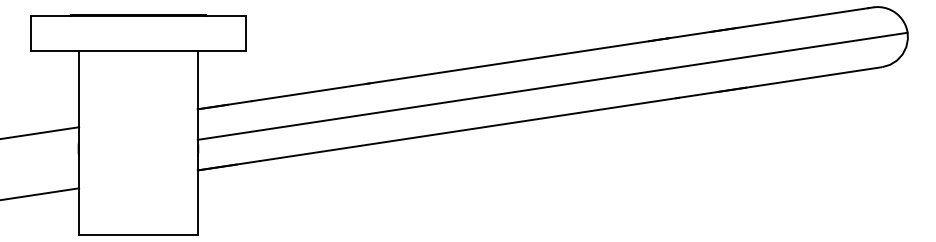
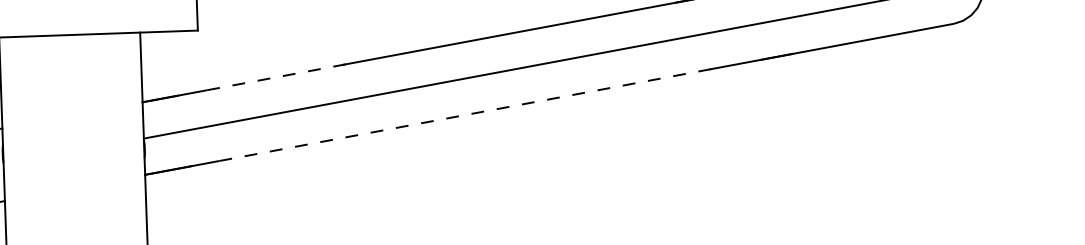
line: (310, 92) -> (275, 77), solid -> dashed
line: (469, 129) -> (466, 114), solid -> dashed

